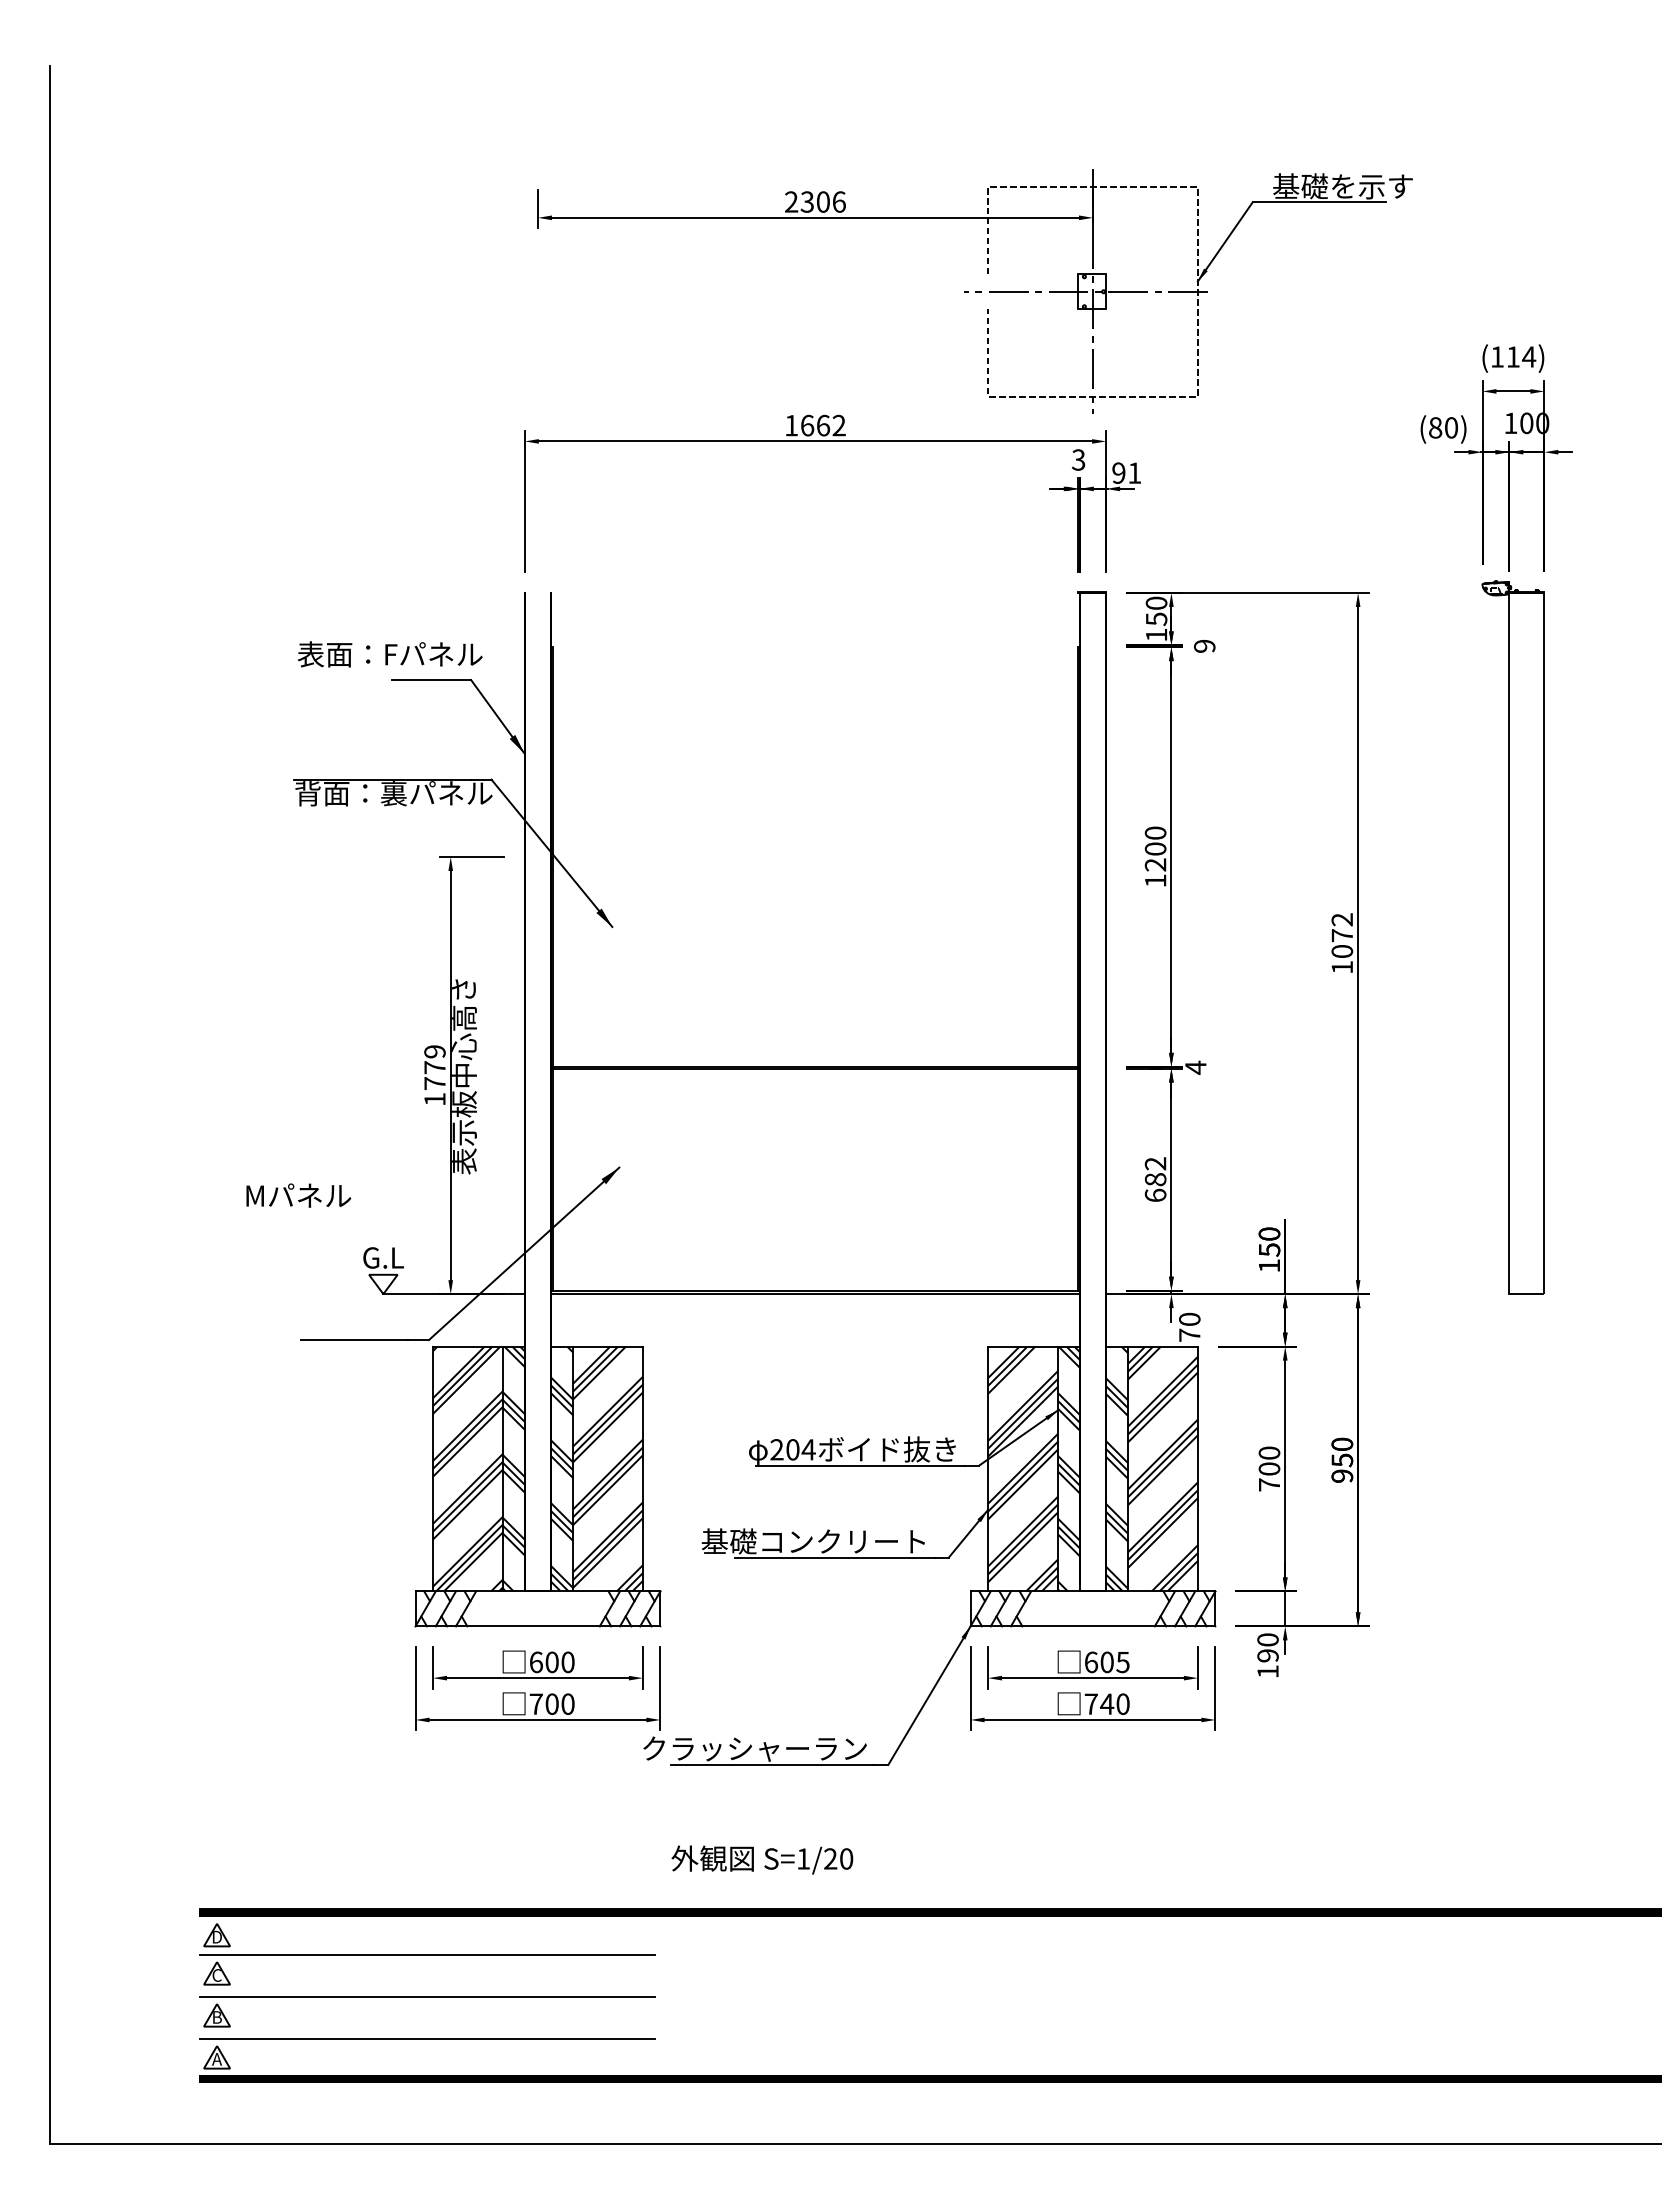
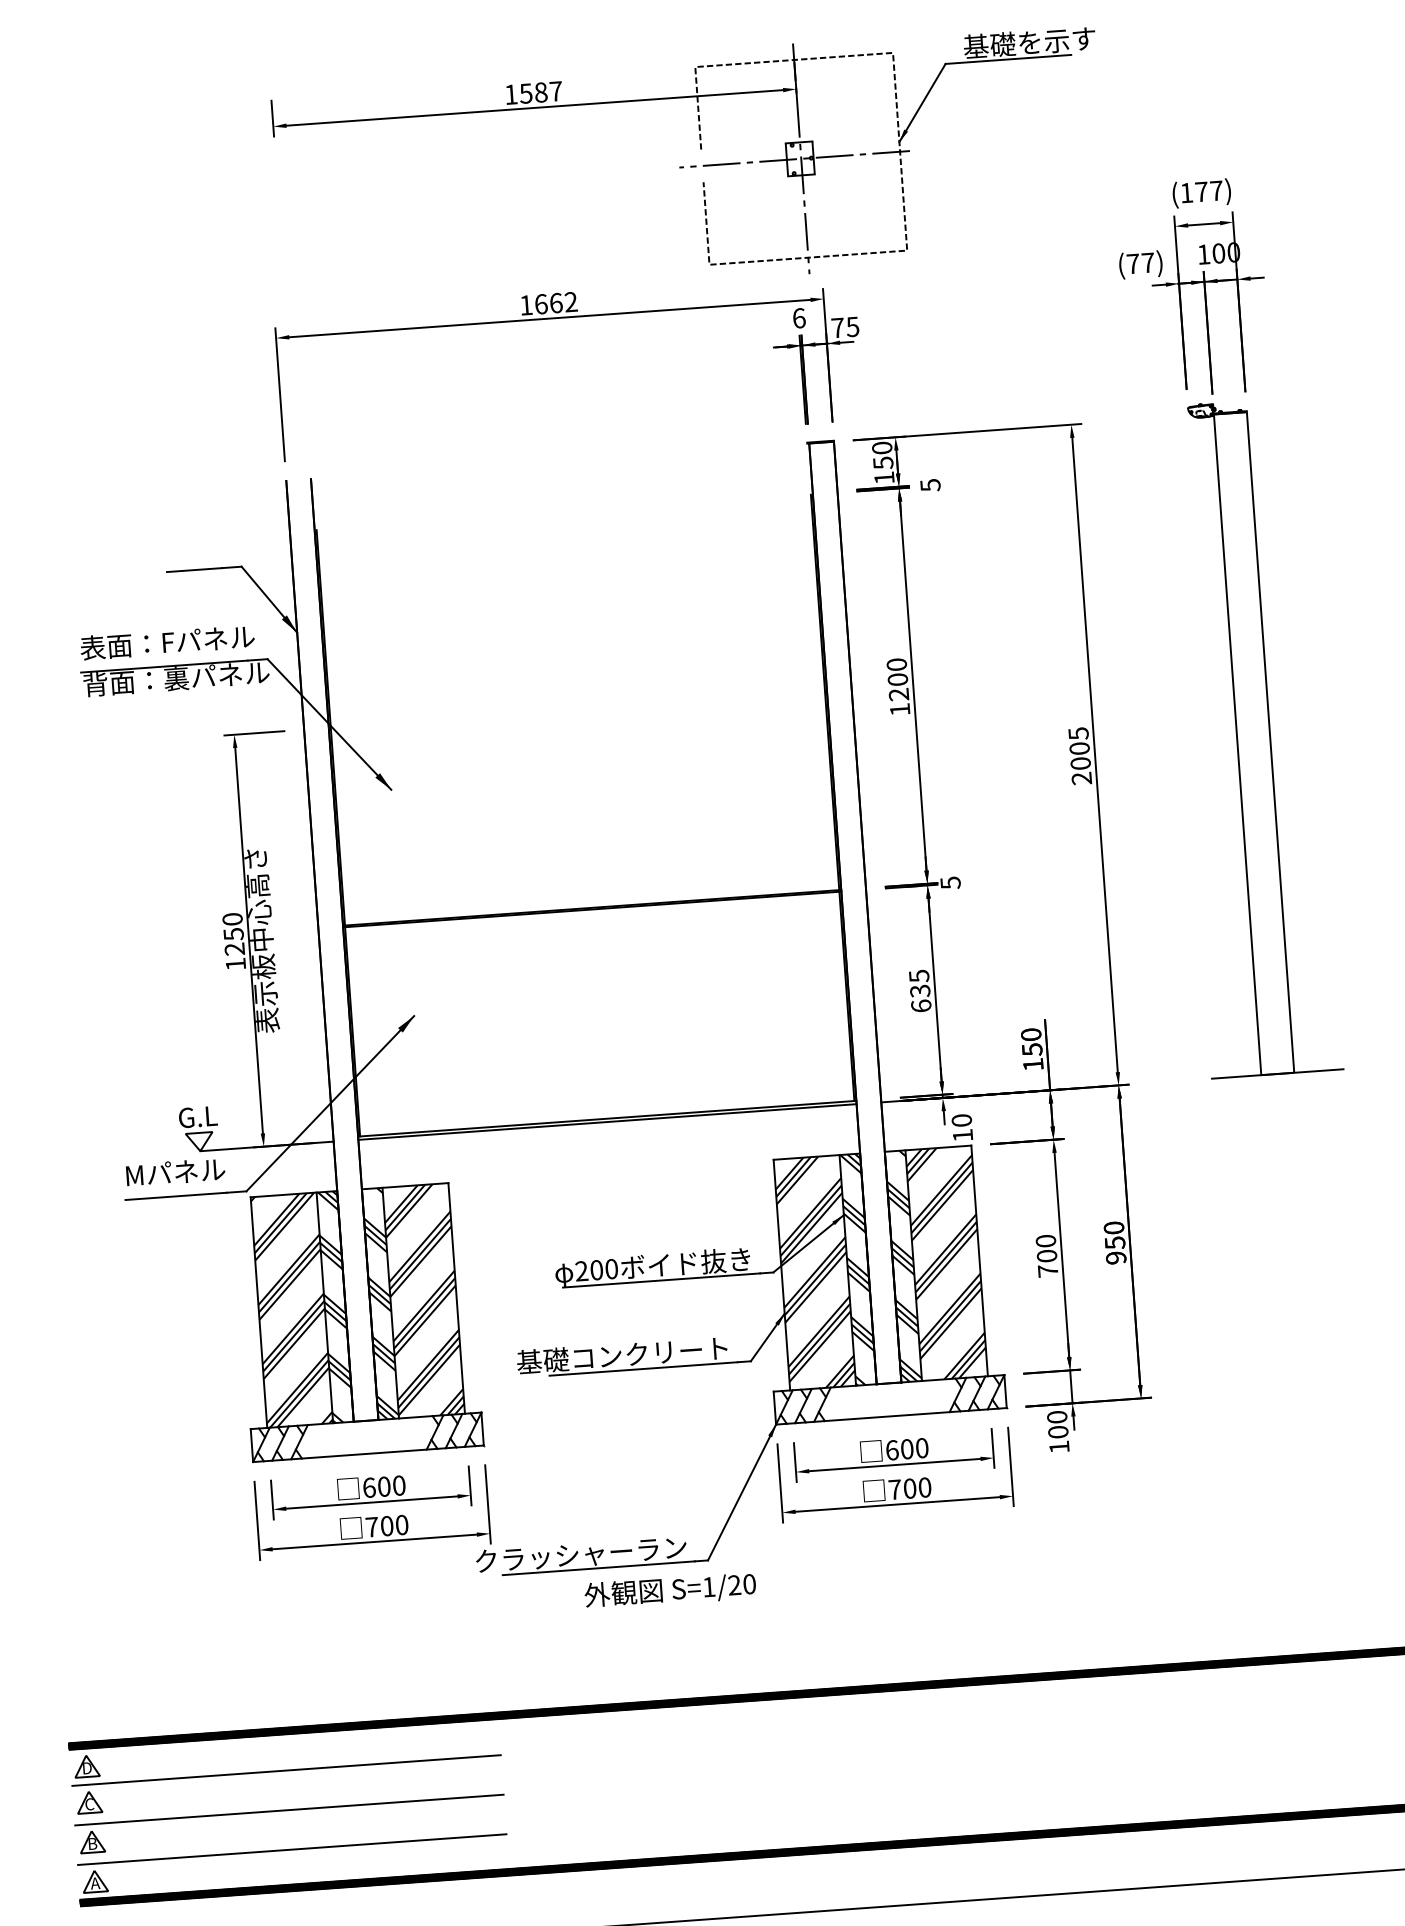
text: (815, 201) -> (533, 92), 2306 -> 1587
text: (1521, 356) -> (1209, 190), (114) -> (177)
text: (1443, 427) -> (1140, 263), (80) -> (77)
text: (1078, 459) -> (798, 317), 3 -> 6
text: (1126, 472) -> (845, 326), 91 -> 75
text: (1204, 646) -> (930, 485), 9 -> 5
text: (389, 654) -> (166, 642), moved
text: (1342, 943) -> (1080, 756), 1072 -> 2005
text: (434, 1067) -> (233, 934), 1779 -> 1250
text: (1195, 1067) -> (950, 882), 4 -> 5
text: (1155, 1171) -> (919, 983), 682 -> 635
text: (298, 1195) -> (175, 1172), moved
line: (1526, 1294) -> (1277, 1074), added
text: (1189, 1334) -> (962, 1134), 70 -> 10
text: (808, 1449) -> (611, 1268), 204 -> 200
text: (1267, 1655) -> (1057, 1431), 190 -> 100
text: (1122, 1662) -> (921, 1448), 605 -> 600
text: (1107, 1703) -> (910, 1487), 740 -> 700
text: (762, 1859) -> (670, 1590), moved

